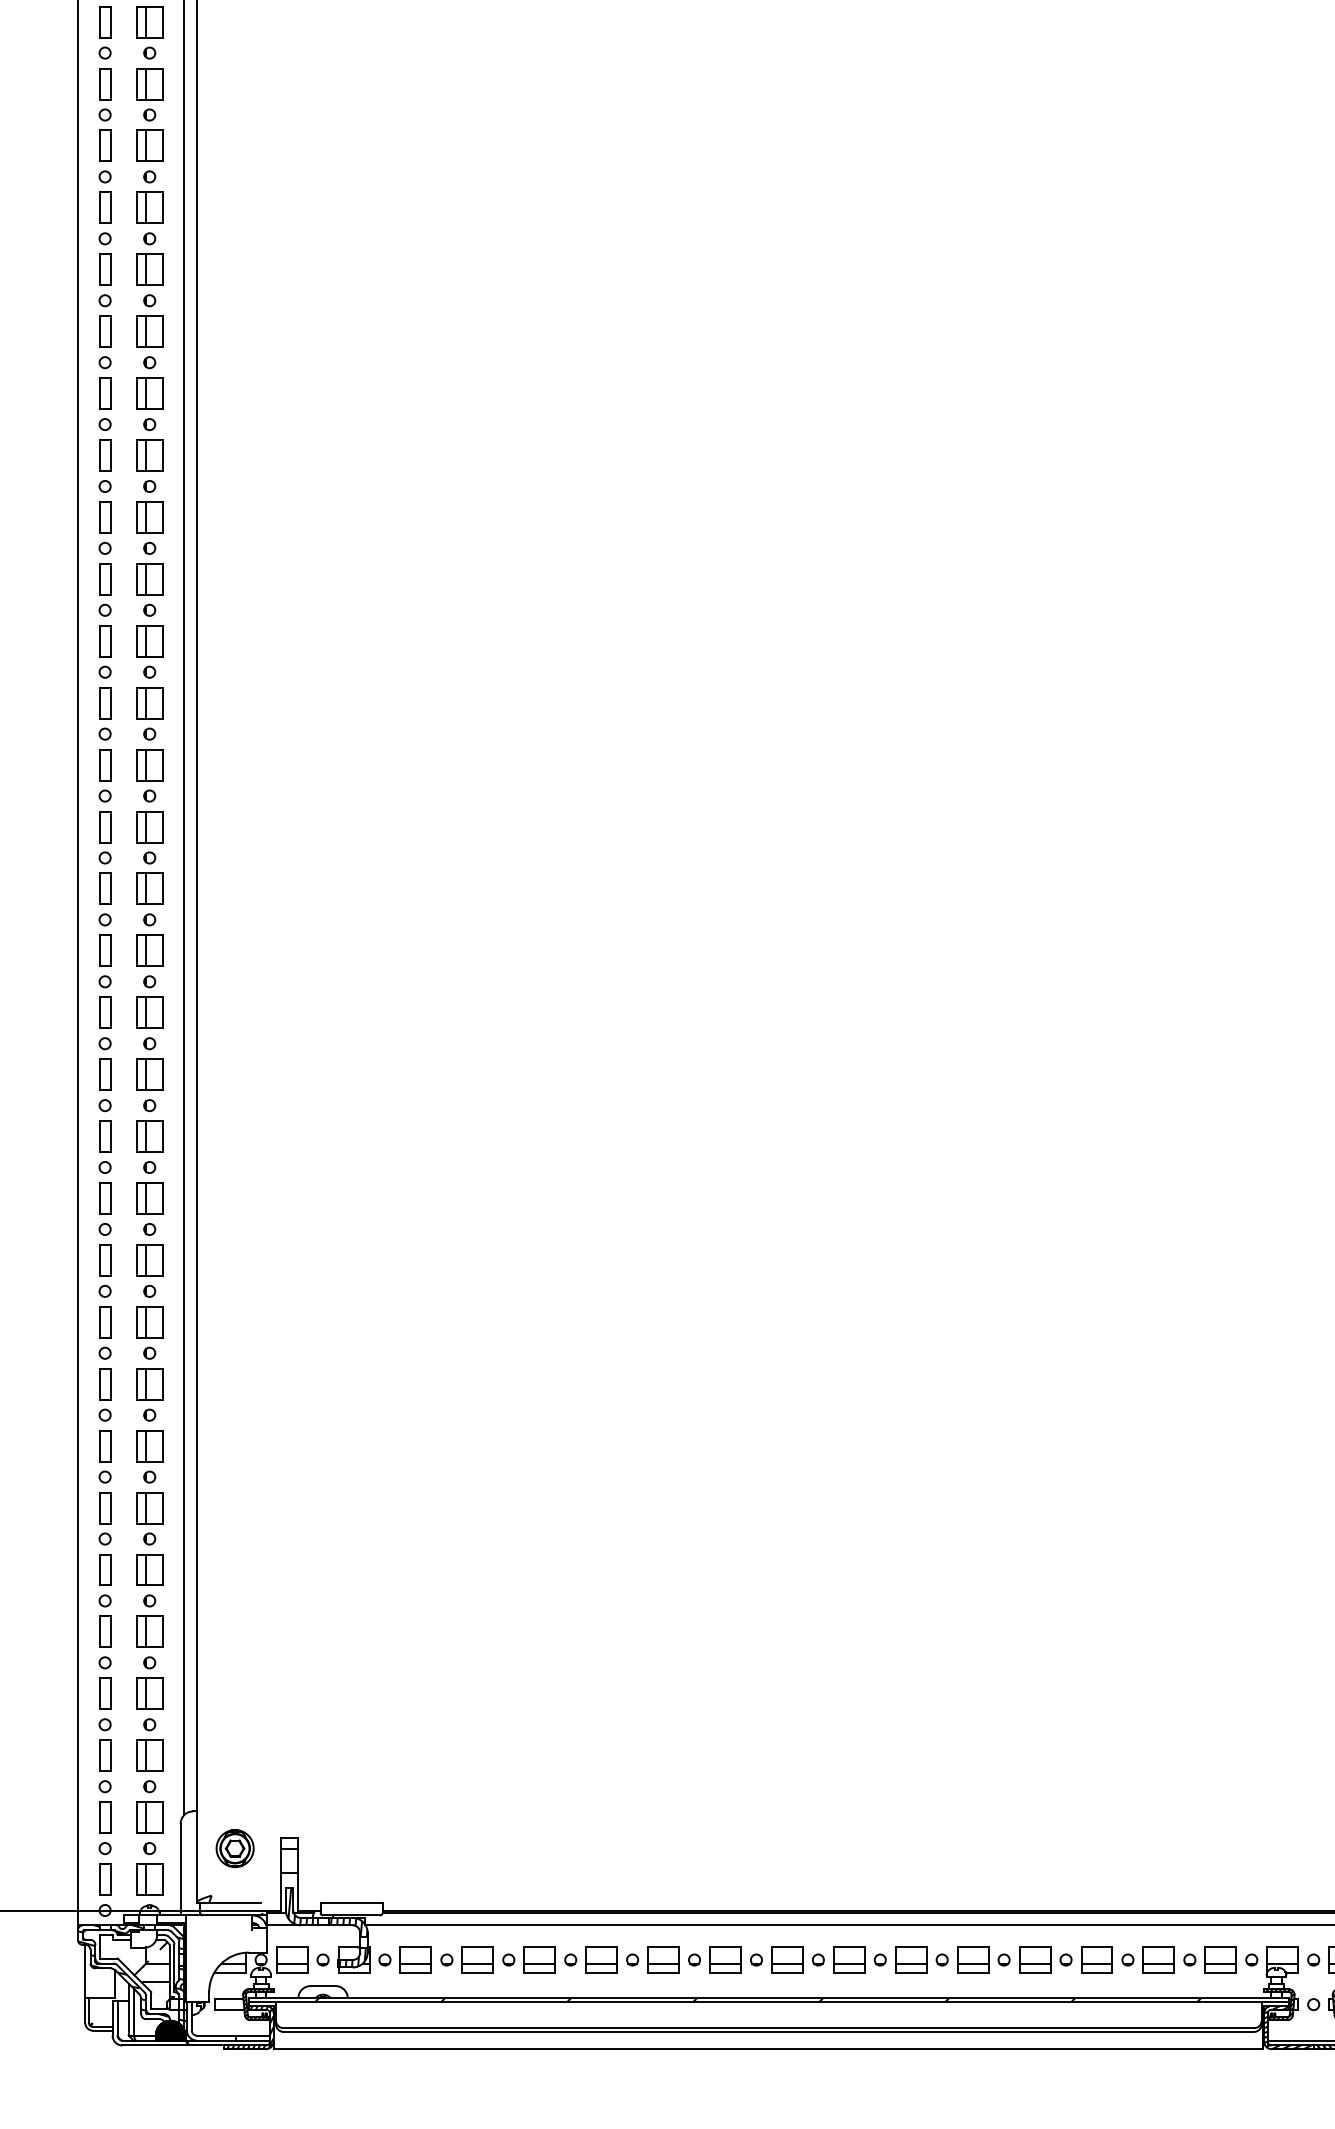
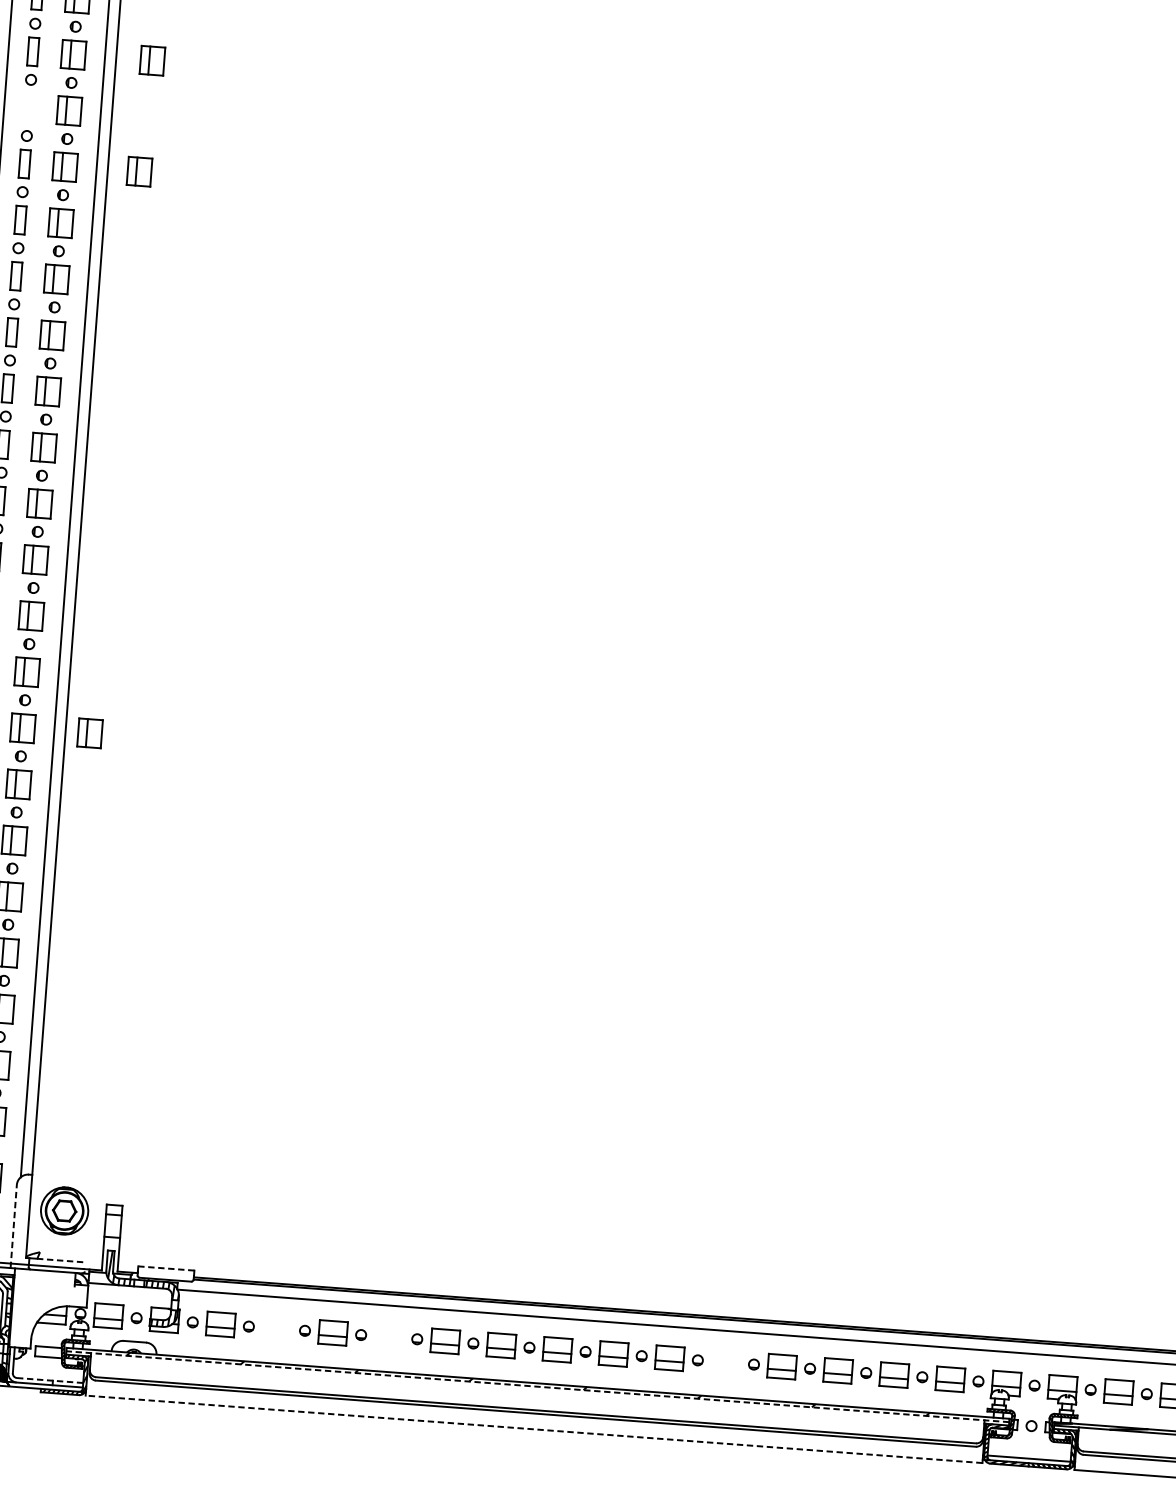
part: (236, 579) -> (152, 60), added
part: (105, 641) -> (29, 108), removed
part: (231, 702) -> (139, 172), added
part: (223, 1322) -> (89, 733), added
part: (234, 1848) -> (63, 1211), size x1.4
line: (180, 1869) -> (13, 1226), solid -> dashed
line: (235, 1903) -> (61, 1260), solid -> dashed
line: (351, 1903) -> (166, 1268), solid -> dashed
part: (477, 1959) -> (276, 1328), removed
part: (601, 1959) -> (389, 1336), removed
part: (973, 1959) -> (726, 1362), removed
line: (768, 2002) -> (537, 1387), solid -> dashed
line: (233, 2035) -> (50, 1380), solid -> dashed
line: (768, 2049) -> (534, 1429), solid -> dashed

